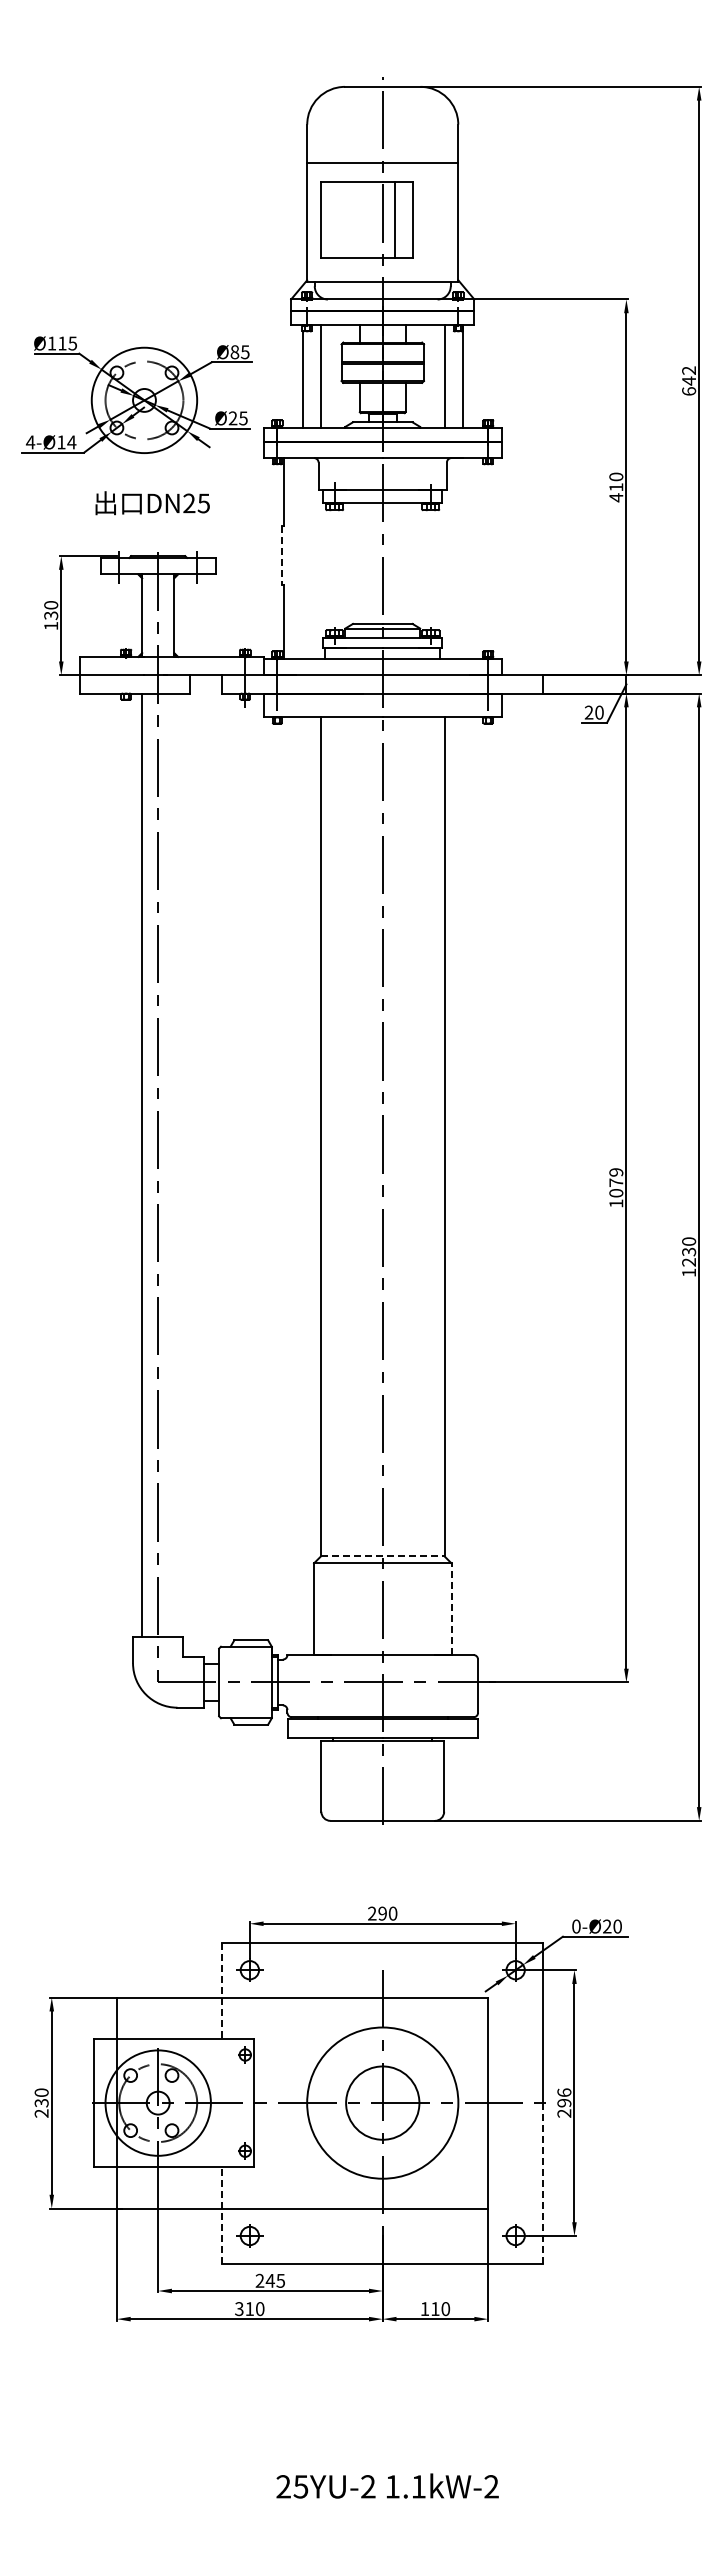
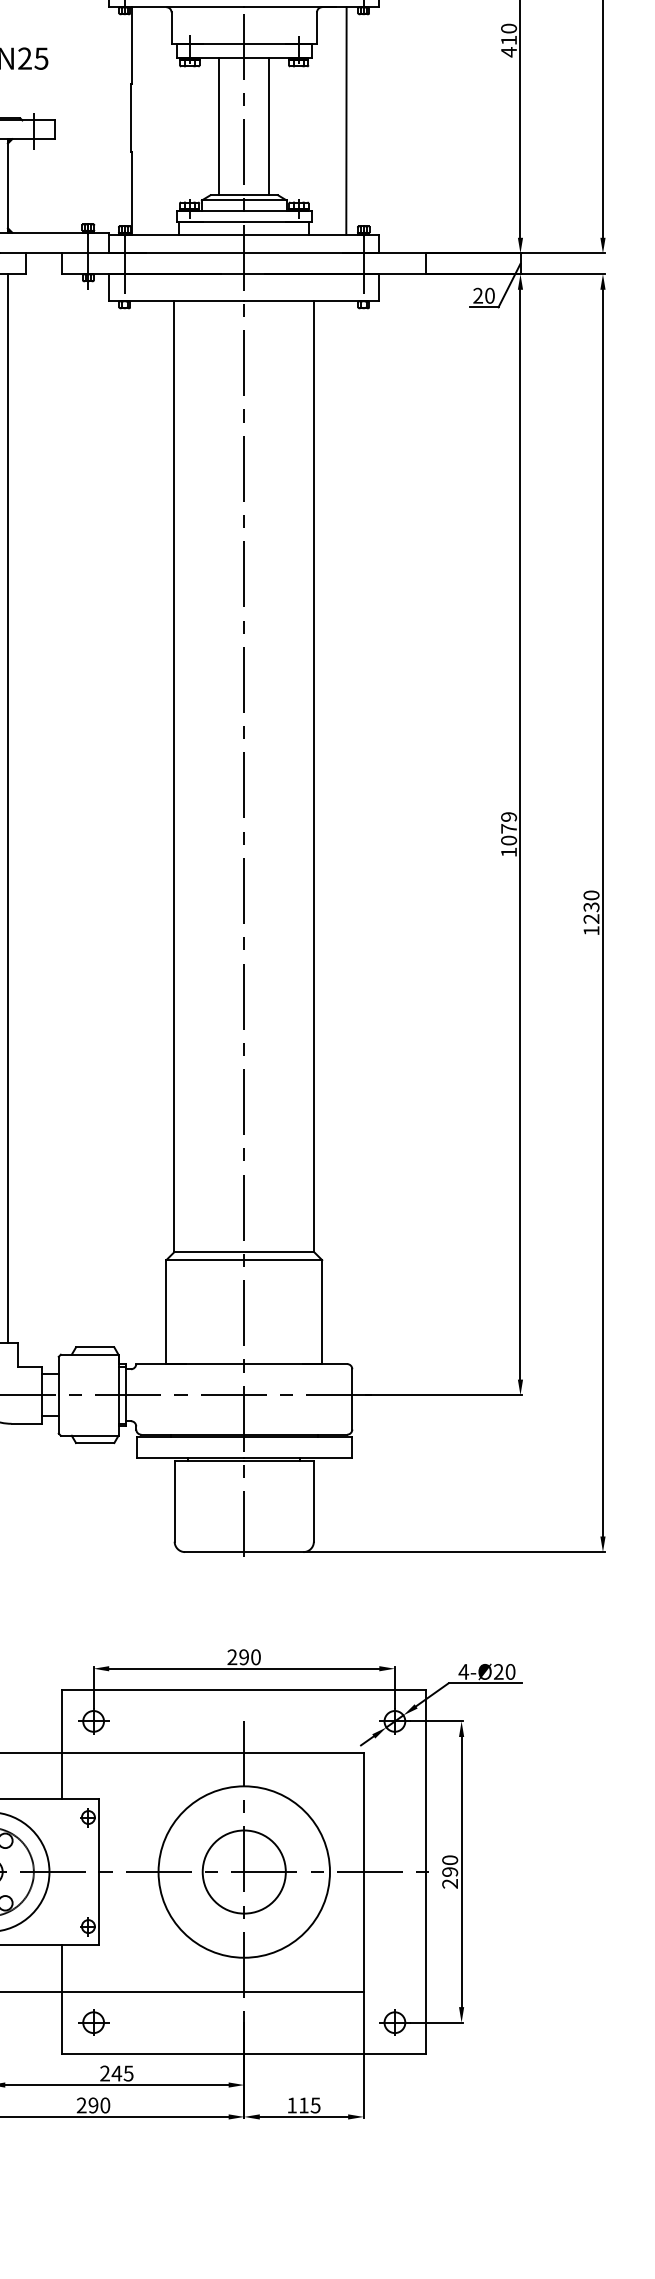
line: (282, 555) -> (130, 117), dashed -> solid
line: (472, 558) -> (346, 121), added
line: (360, 562) -> (219, 125), added
line: (404, 562) -> (268, 125), added
line: (174, 1164) -> (8, 808), added
line: (382, 1556) -> (243, 1252), dashed -> solid
line: (451, 1609) -> (322, 1312), dashed -> solid
text: (575, 1926) -> (462, 1671), 0- -> 4-
line: (222, 1991) -> (62, 1745), dashed -> solid
text: (564, 2092) -> (450, 1860), 296 -> 290
line: (543, 2182) -> (426, 1962), dashed -> solid
line: (222, 2214) -> (62, 1998), dashed -> solid
text: (445, 2308) -> (315, 2104), 110 -> 115
text: (244, 2309) -> (87, 2106), 310 -> 290

